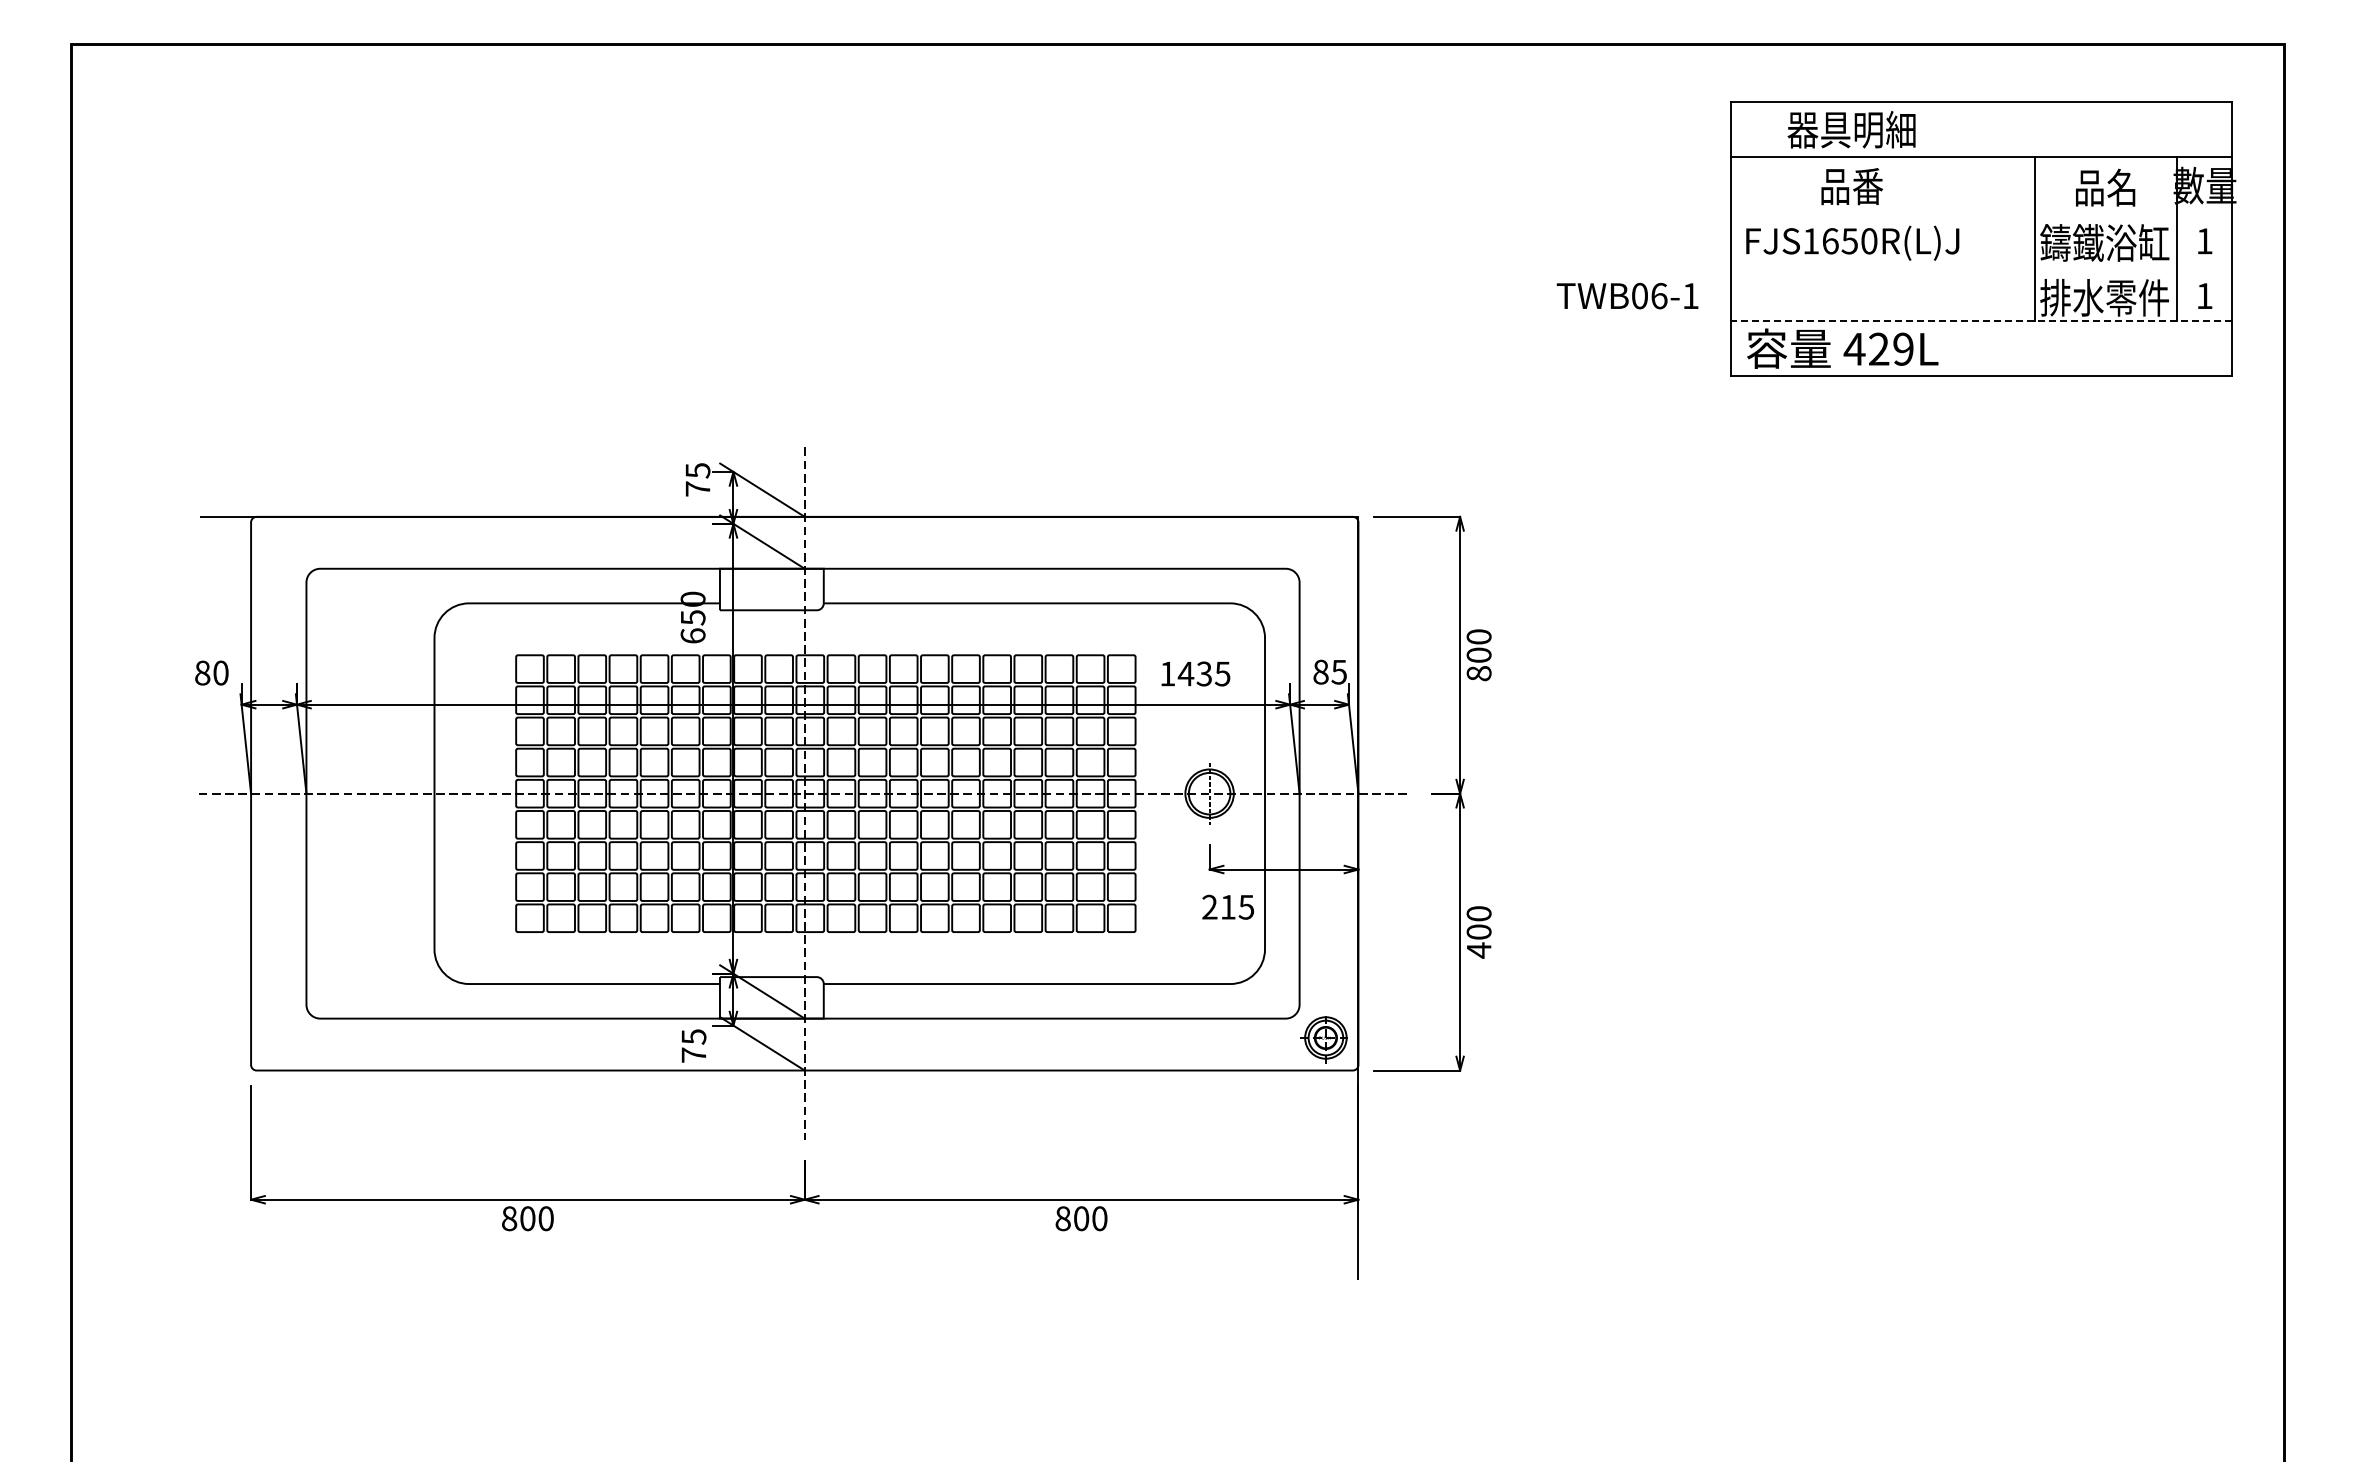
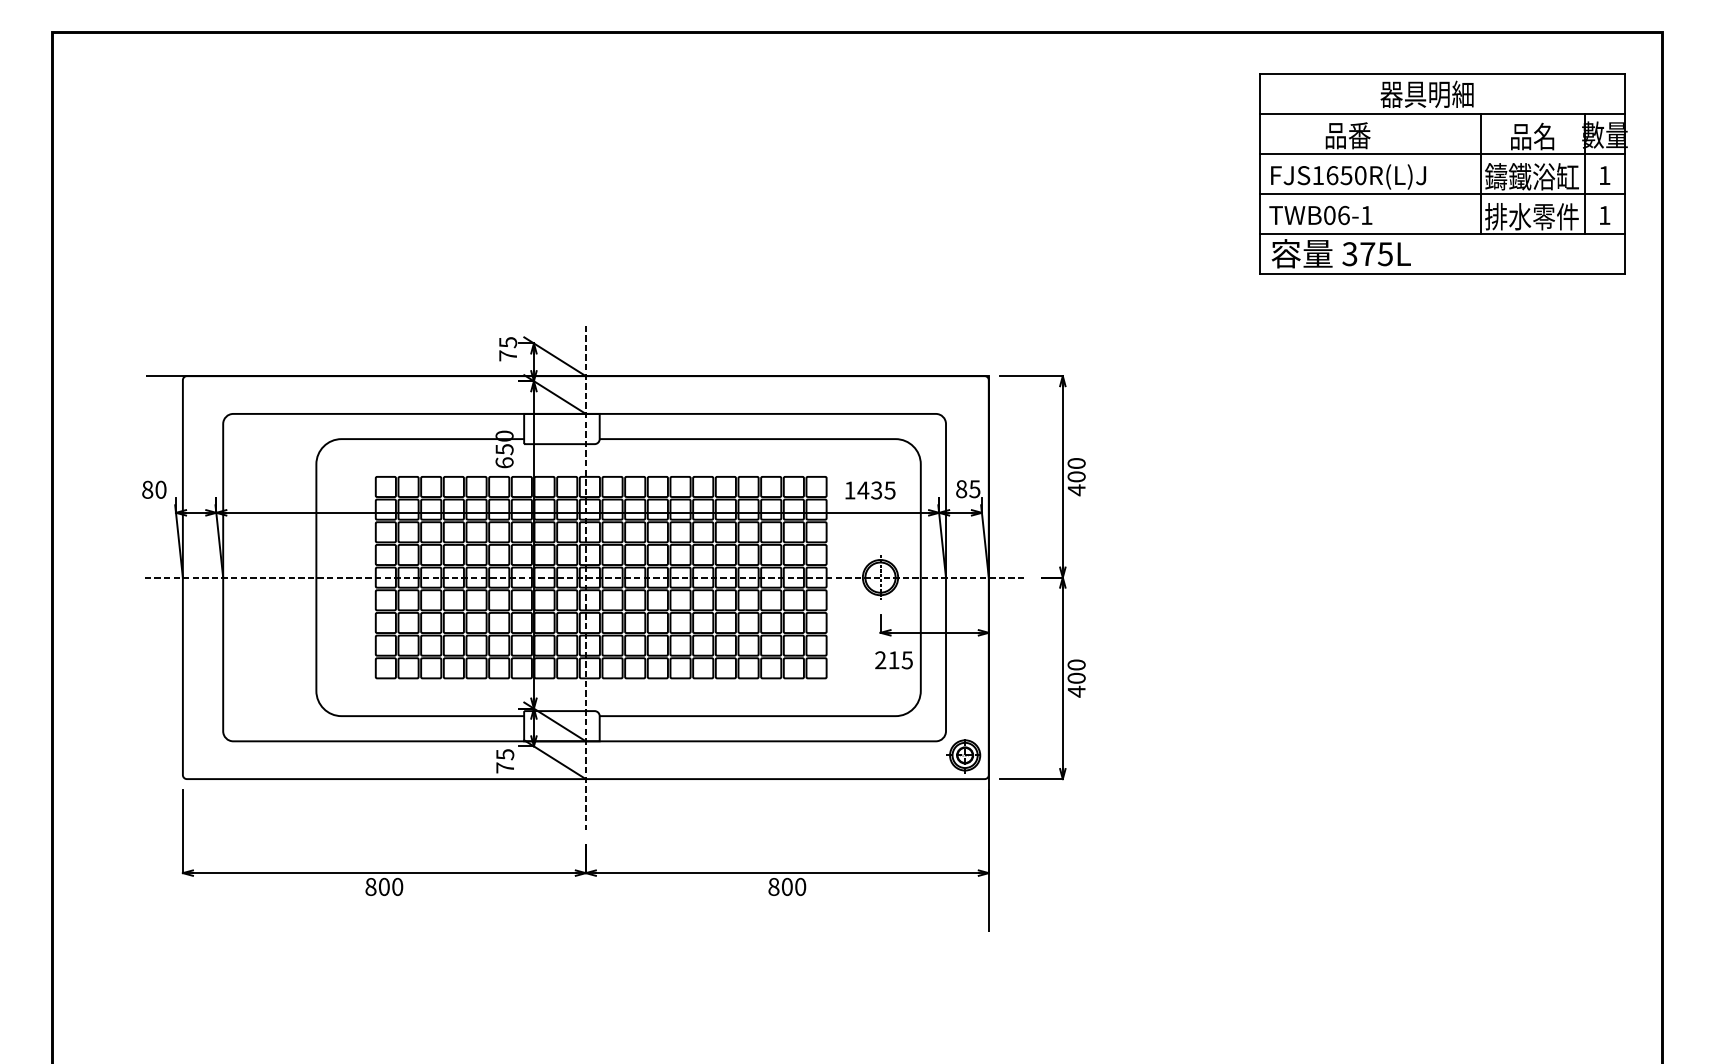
text: (1851, 129) -> (1427, 94), moved
line: (1981, 211) -> (1442, 153), added
line: (1981, 266) -> (1442, 193), added
text: (1627, 296) -> (1320, 215), moved
line: (1981, 321) -> (1442, 233), dashed -> solid
text: (1878, 348) -> (1367, 253), 429L -> 375L
text: (1478, 673) -> (1076, 490), 800 -> 400

